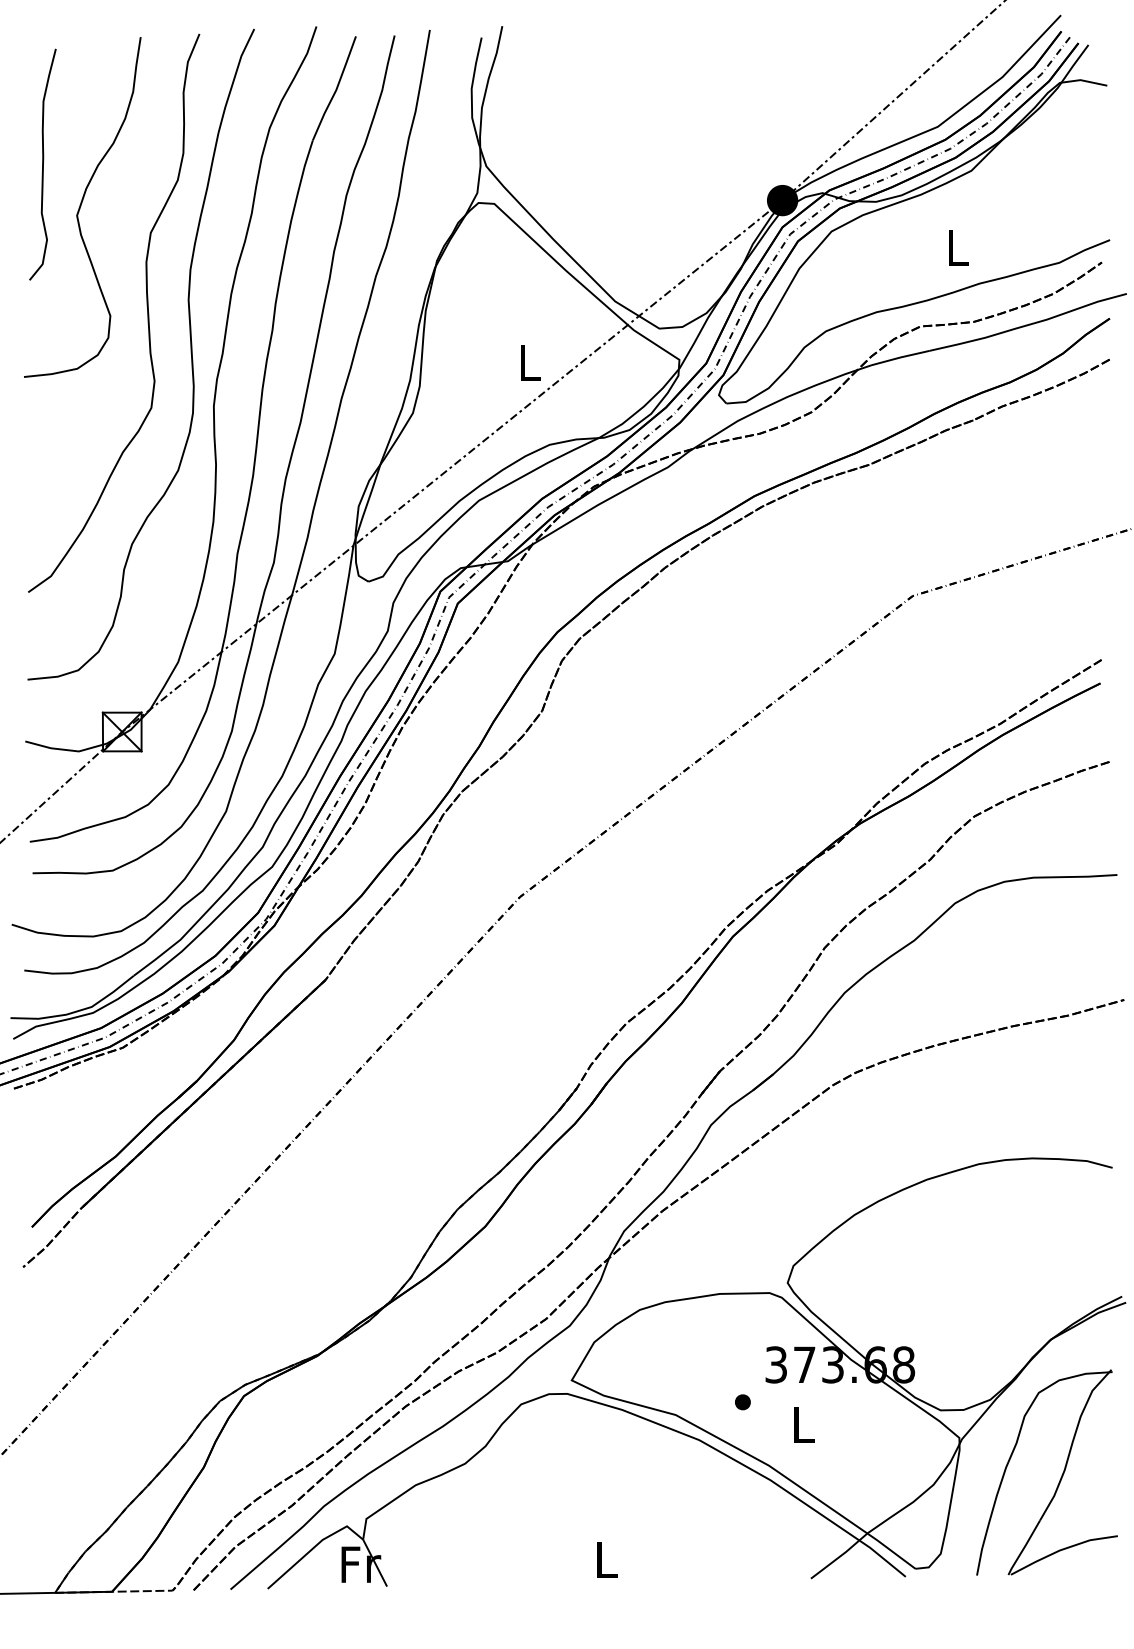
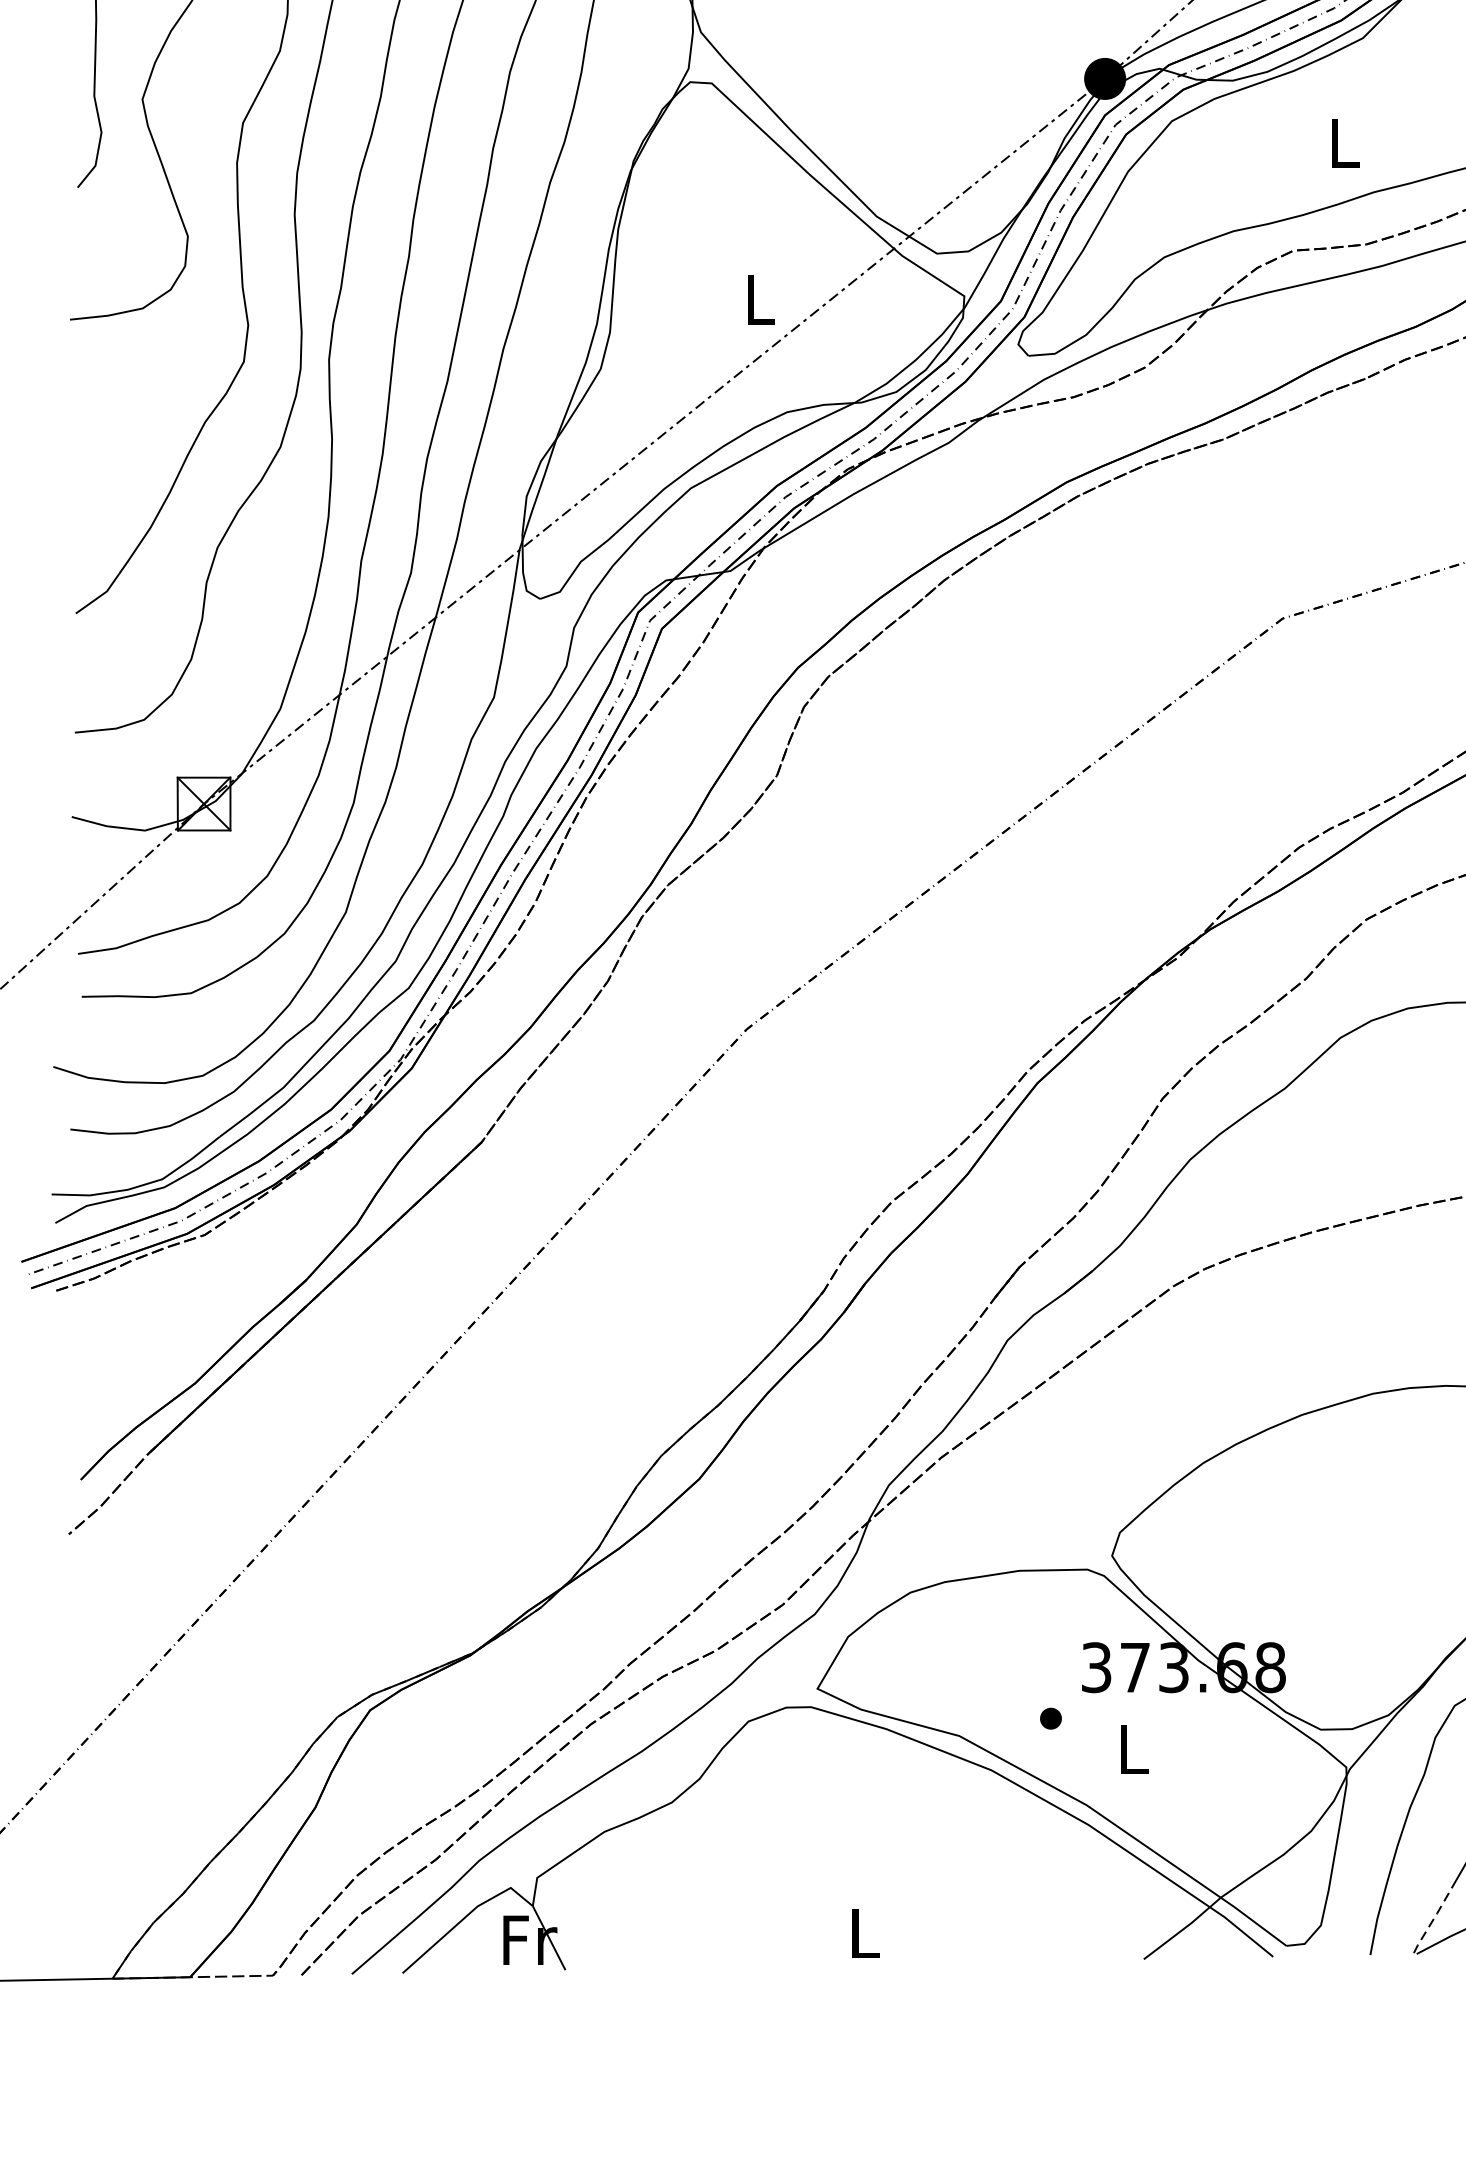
line: (1023, 1548) -> (1433, 1918), solid -> dashed

